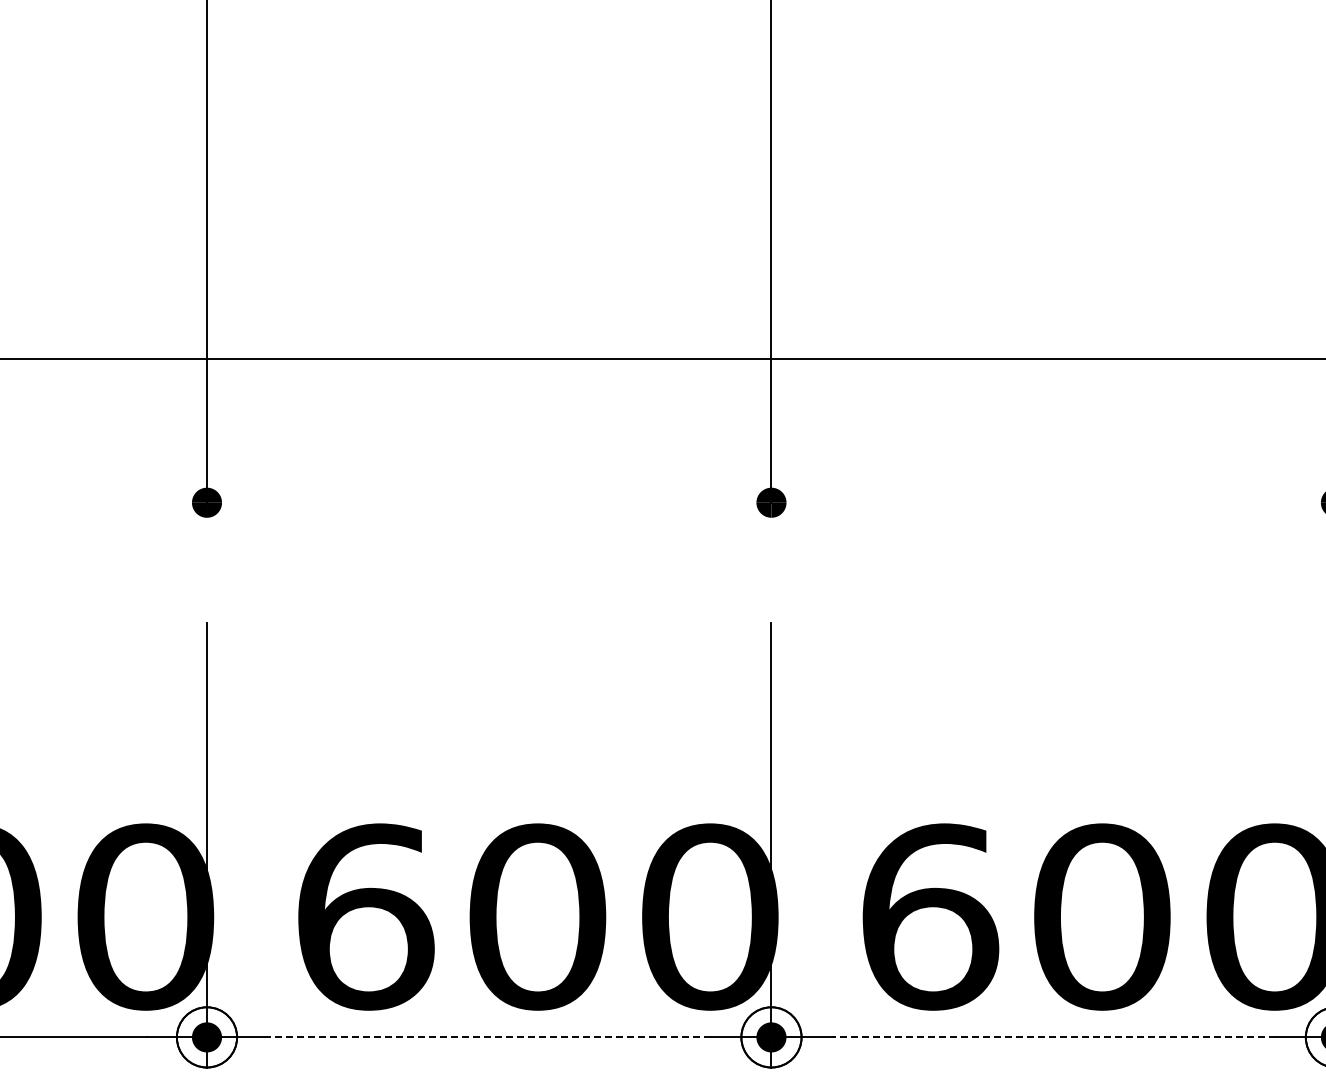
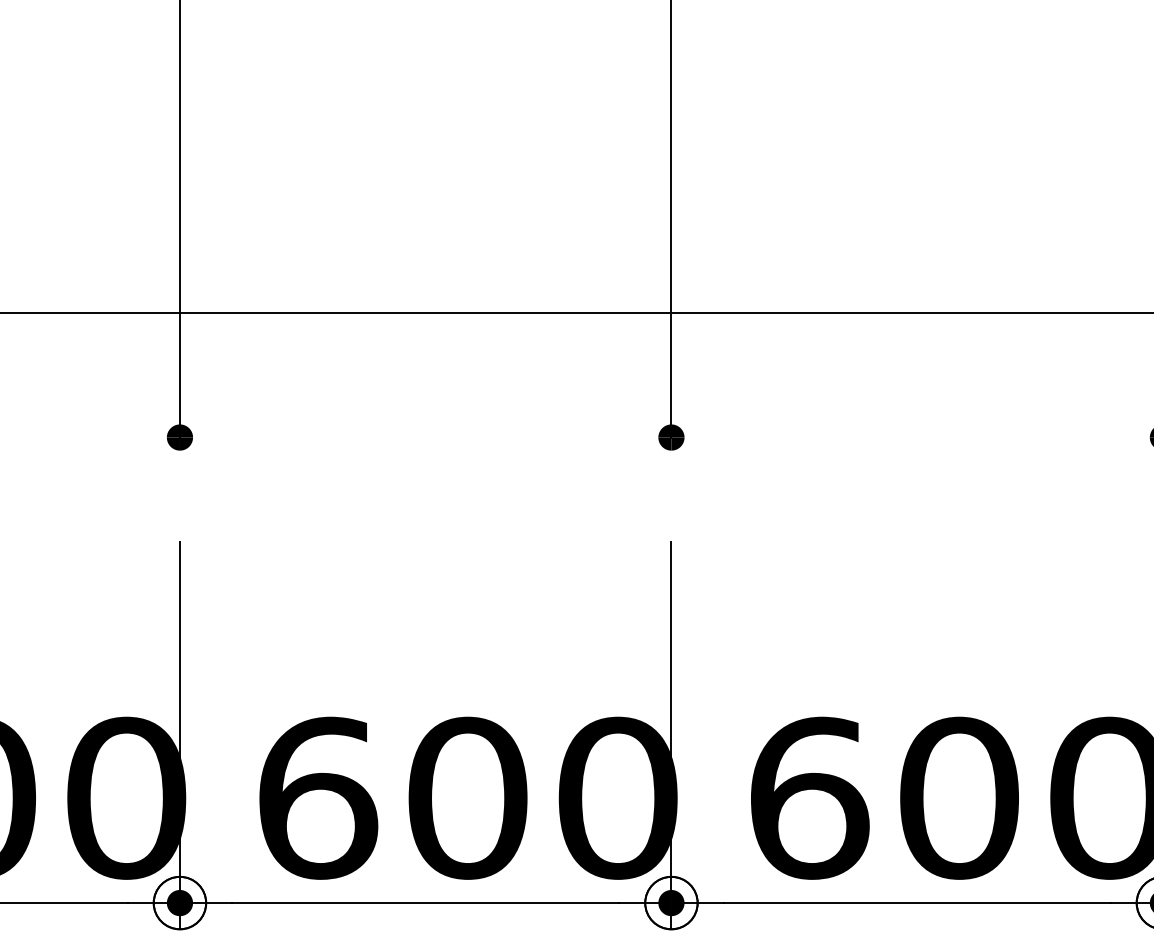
line: (488, 1037) -> (425, 903), dashed -> solid
line: (1053, 1037) -> (917, 903), dashed -> solid

